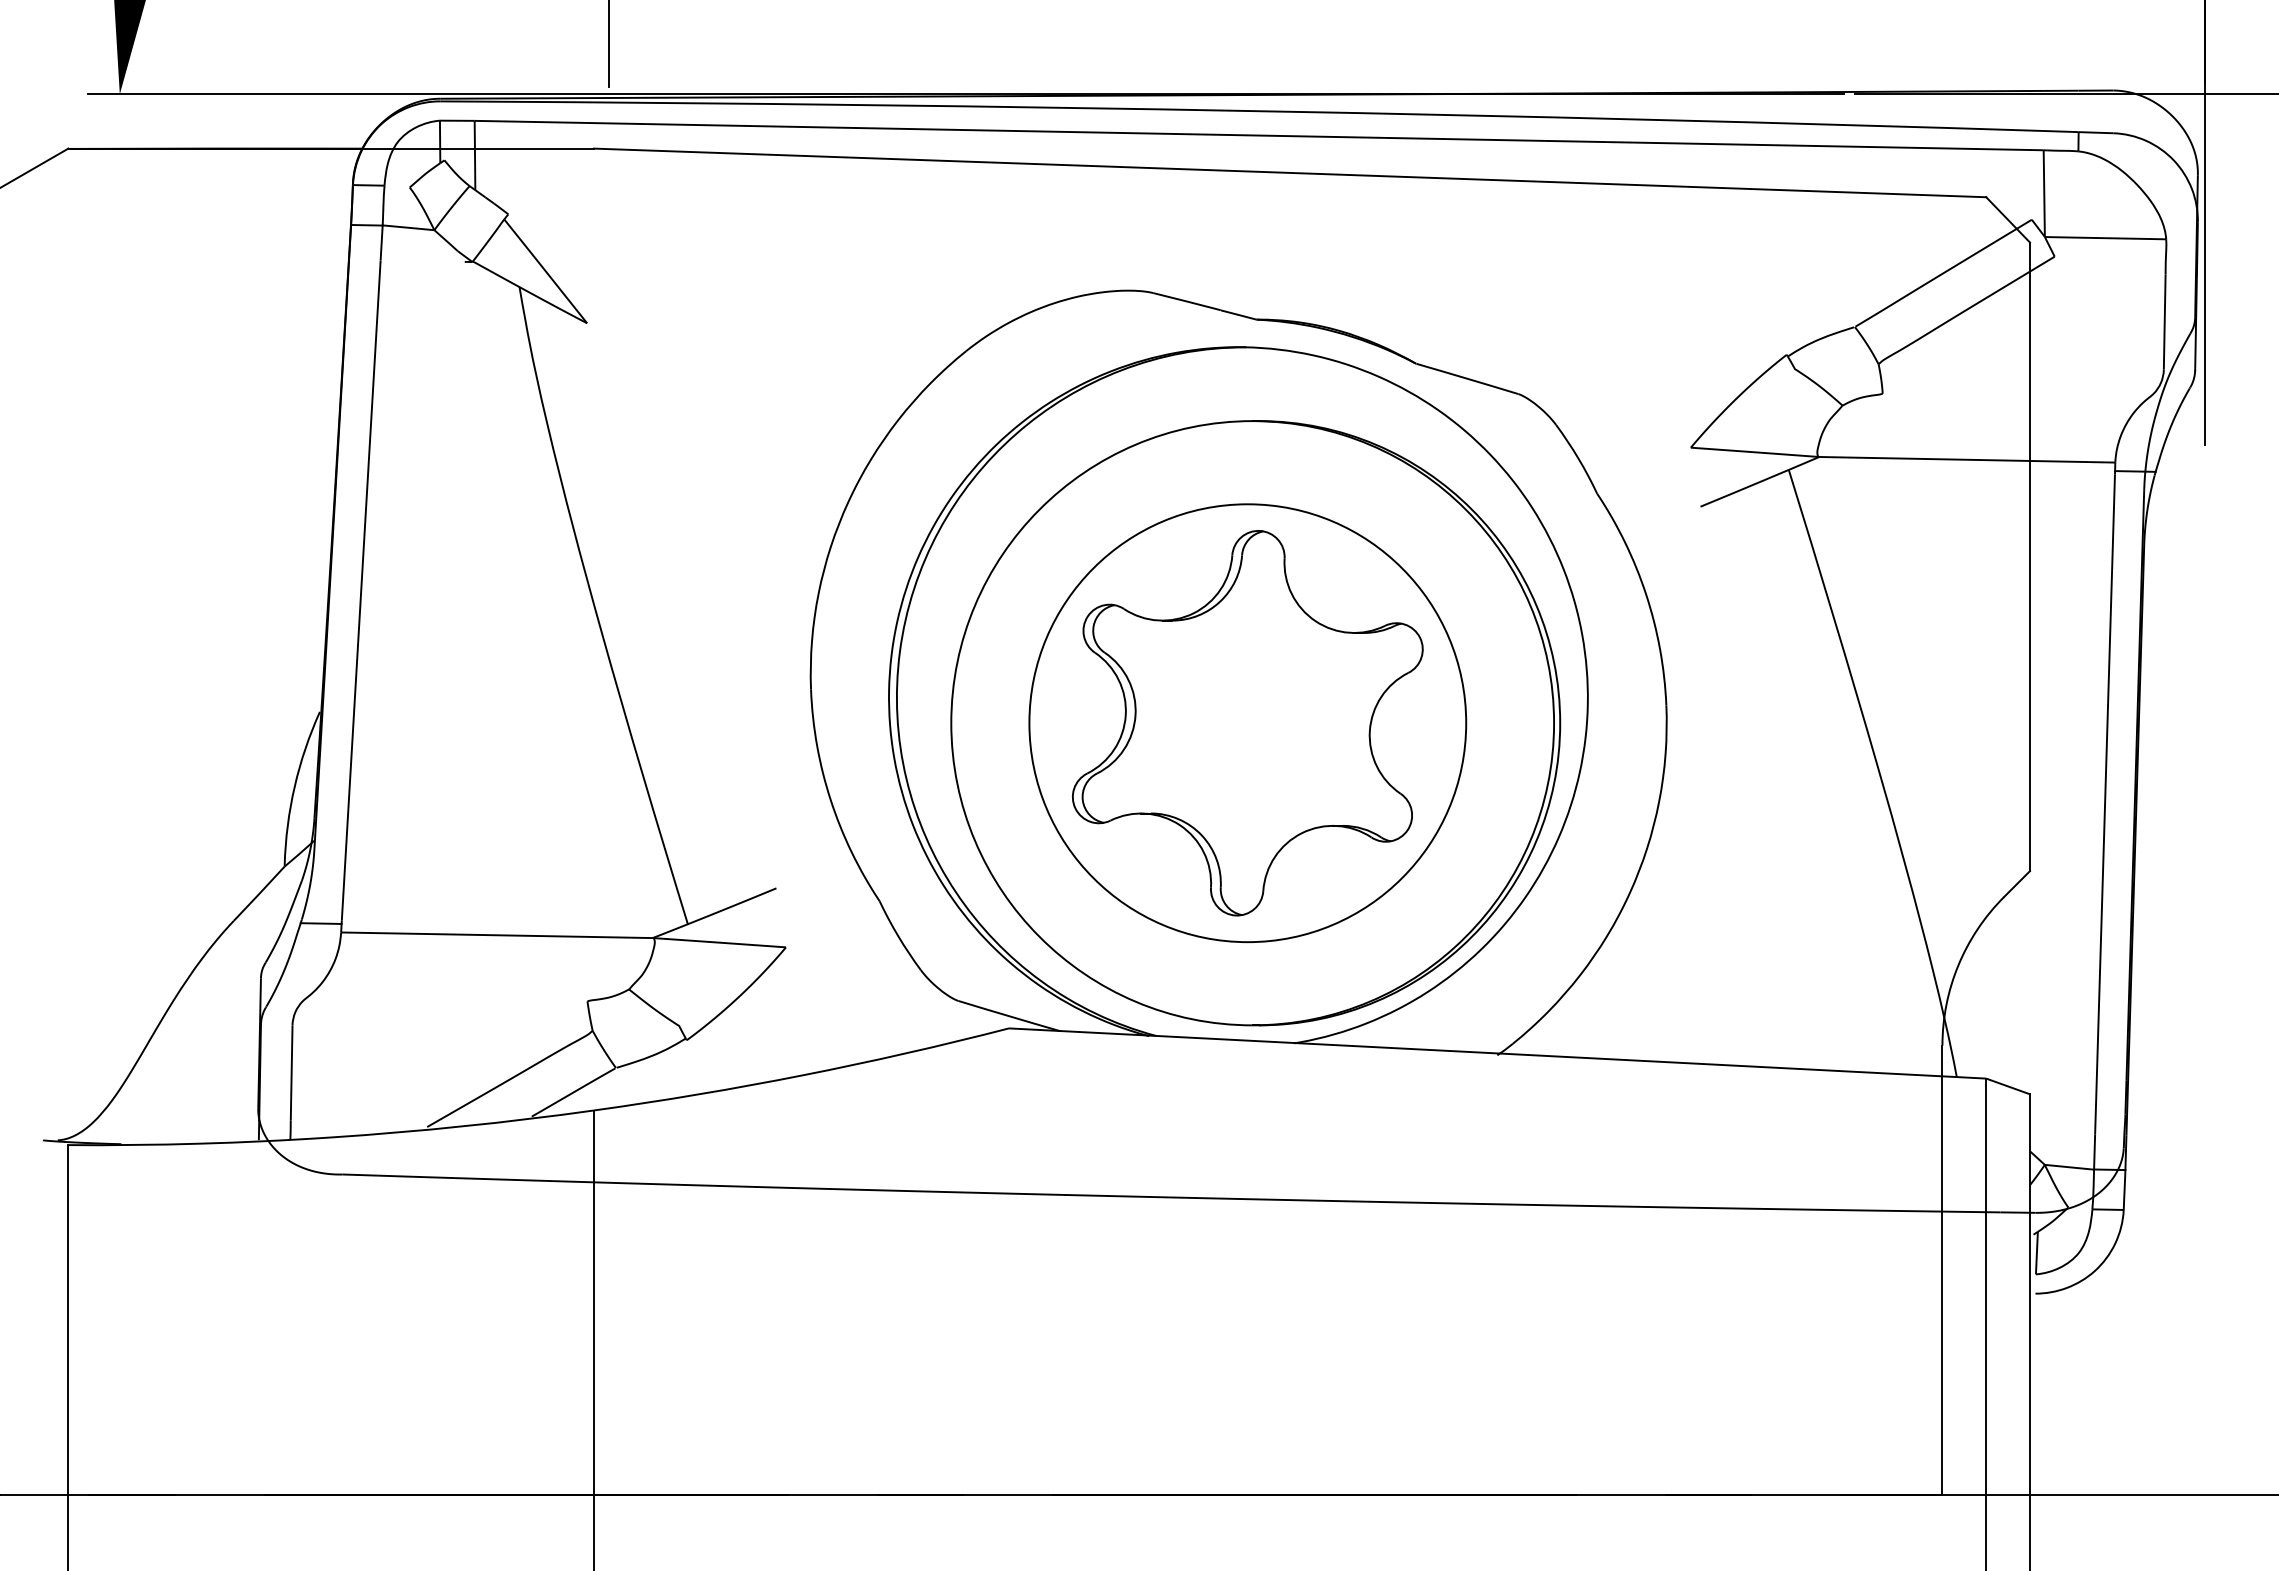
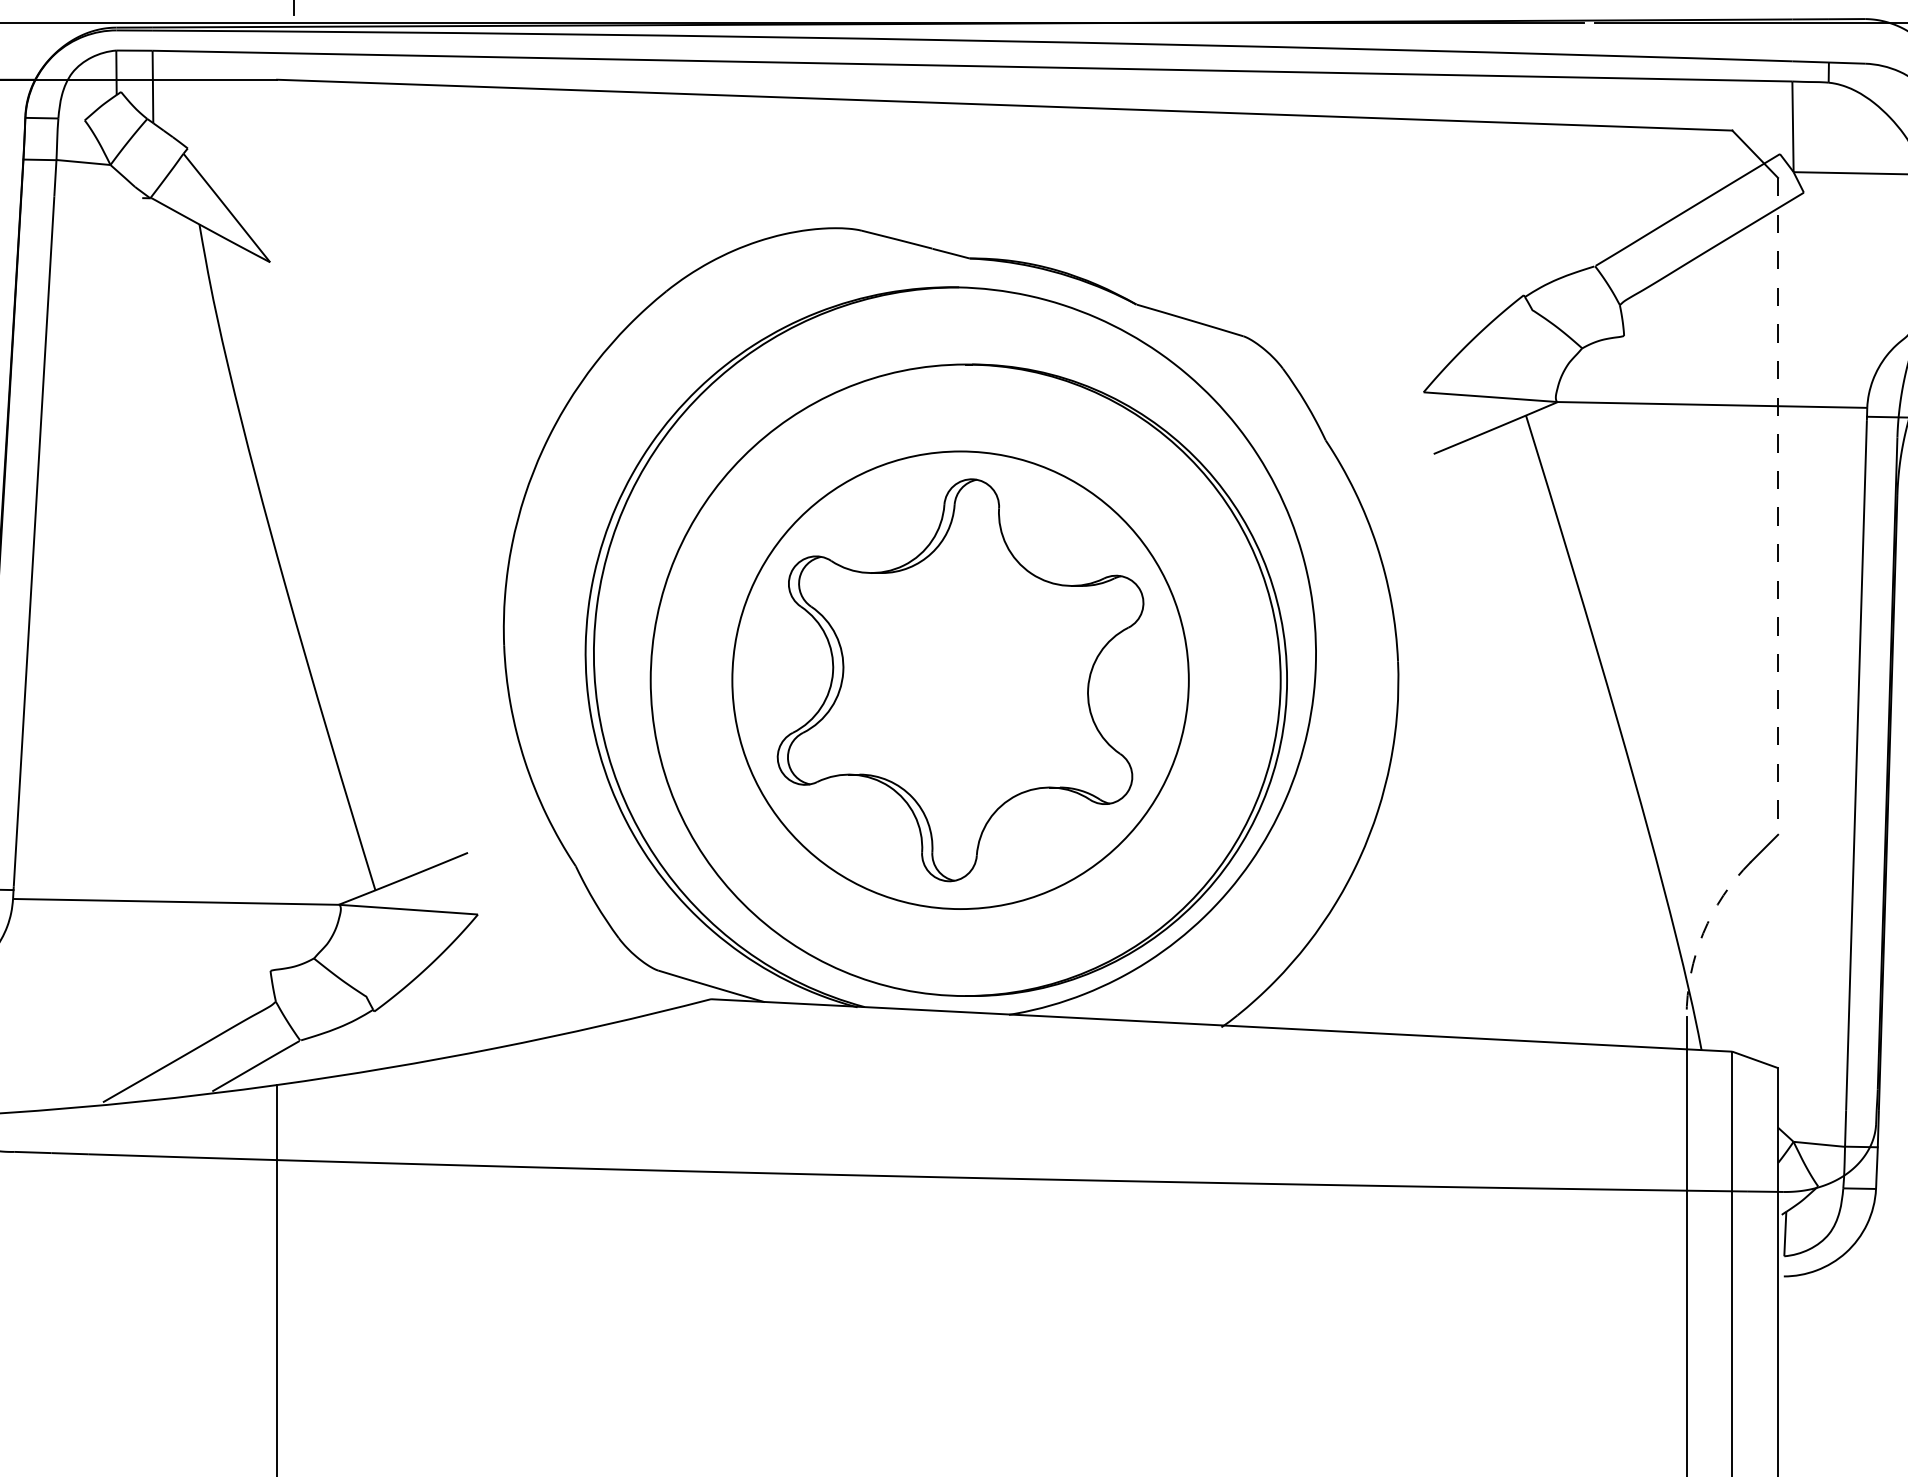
line: (2030, 557) -> (1778, 507), solid -> dashed
arc: (1958, 965) -> (1703, 933), solid -> dashed

